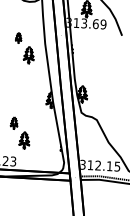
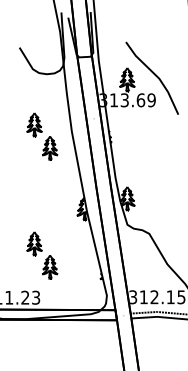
part: (18, 37) -> (34, 124), size x1.67
part: (14, 122) -> (34, 243), size x1.43

